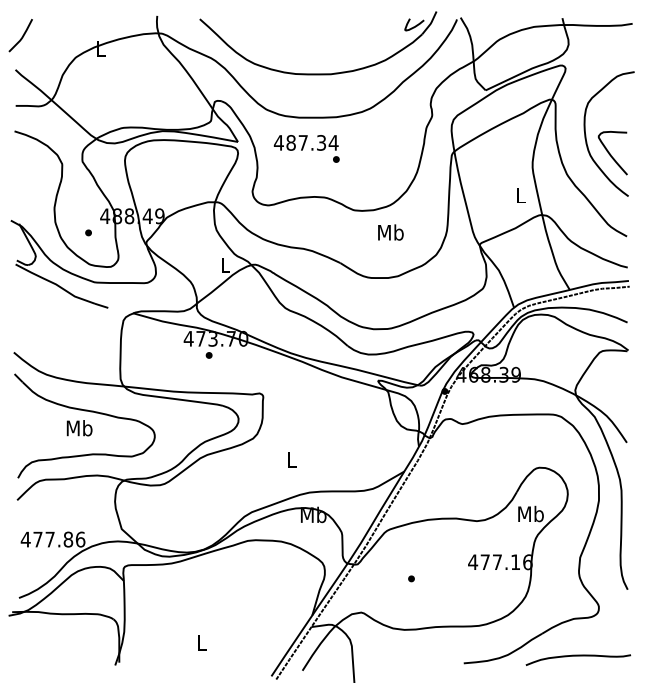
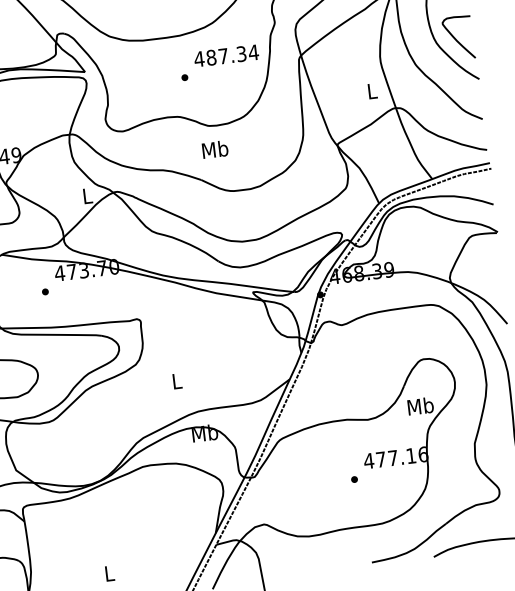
text: (305, 142) -> (225, 55), moved
text: (390, 232) -> (214, 149), moved
part: (208, 355) -> (44, 292), moved
part: (411, 578) -> (354, 479), moved

